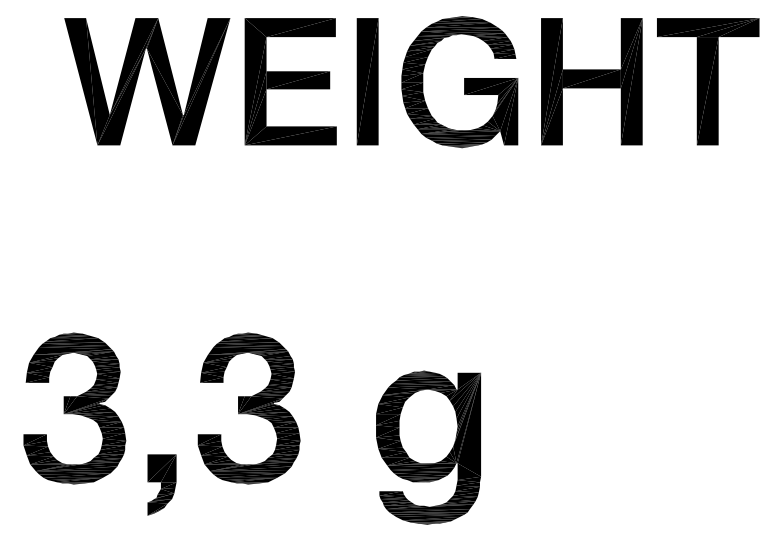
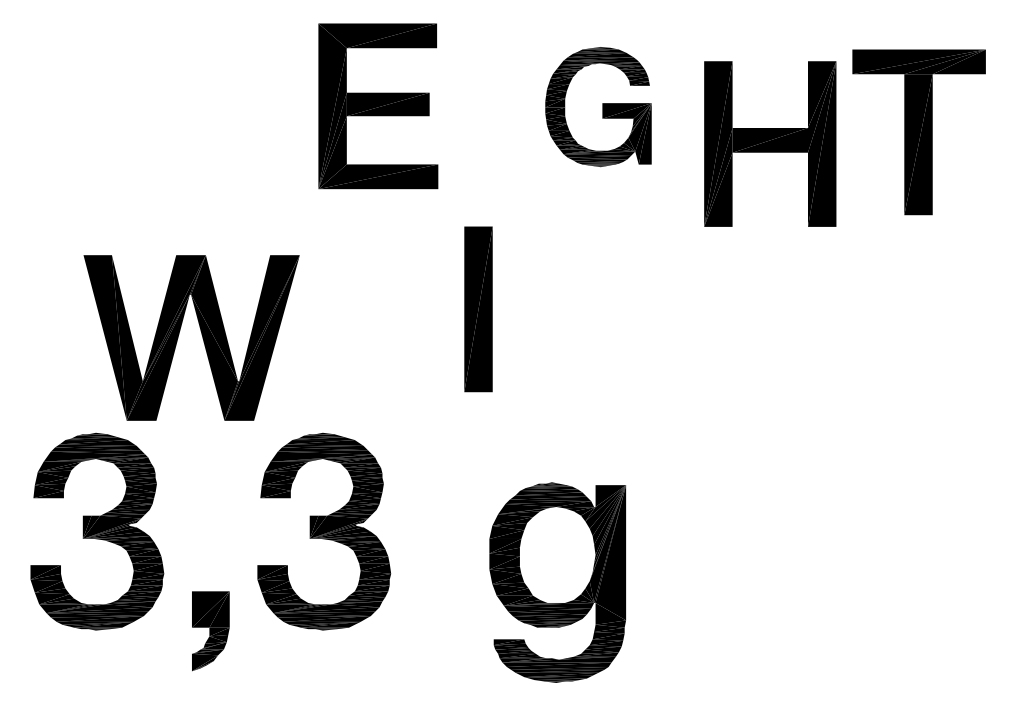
part: (154, 78) -> (201, 333), moved
part: (367, 81) -> (478, 309), moved
part: (591, 81) -> (769, 143), moved
part: (708, 81) -> (919, 132), moved
part: (459, 82) -> (598, 107), size x0.7

